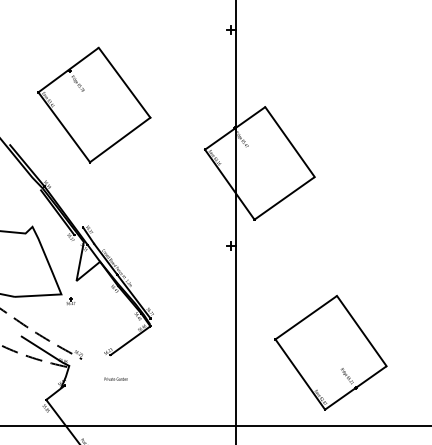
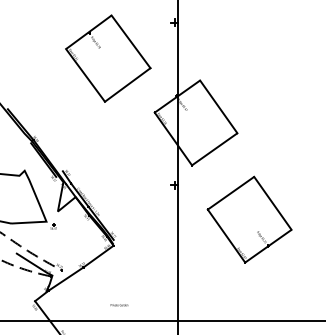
part: (94, 104) -> (108, 58), moved
part: (330, 352) -> (249, 219), moved
line: (87, 370) -> (66, 279), added
text: (115, 378) -> (118, 304), moved

